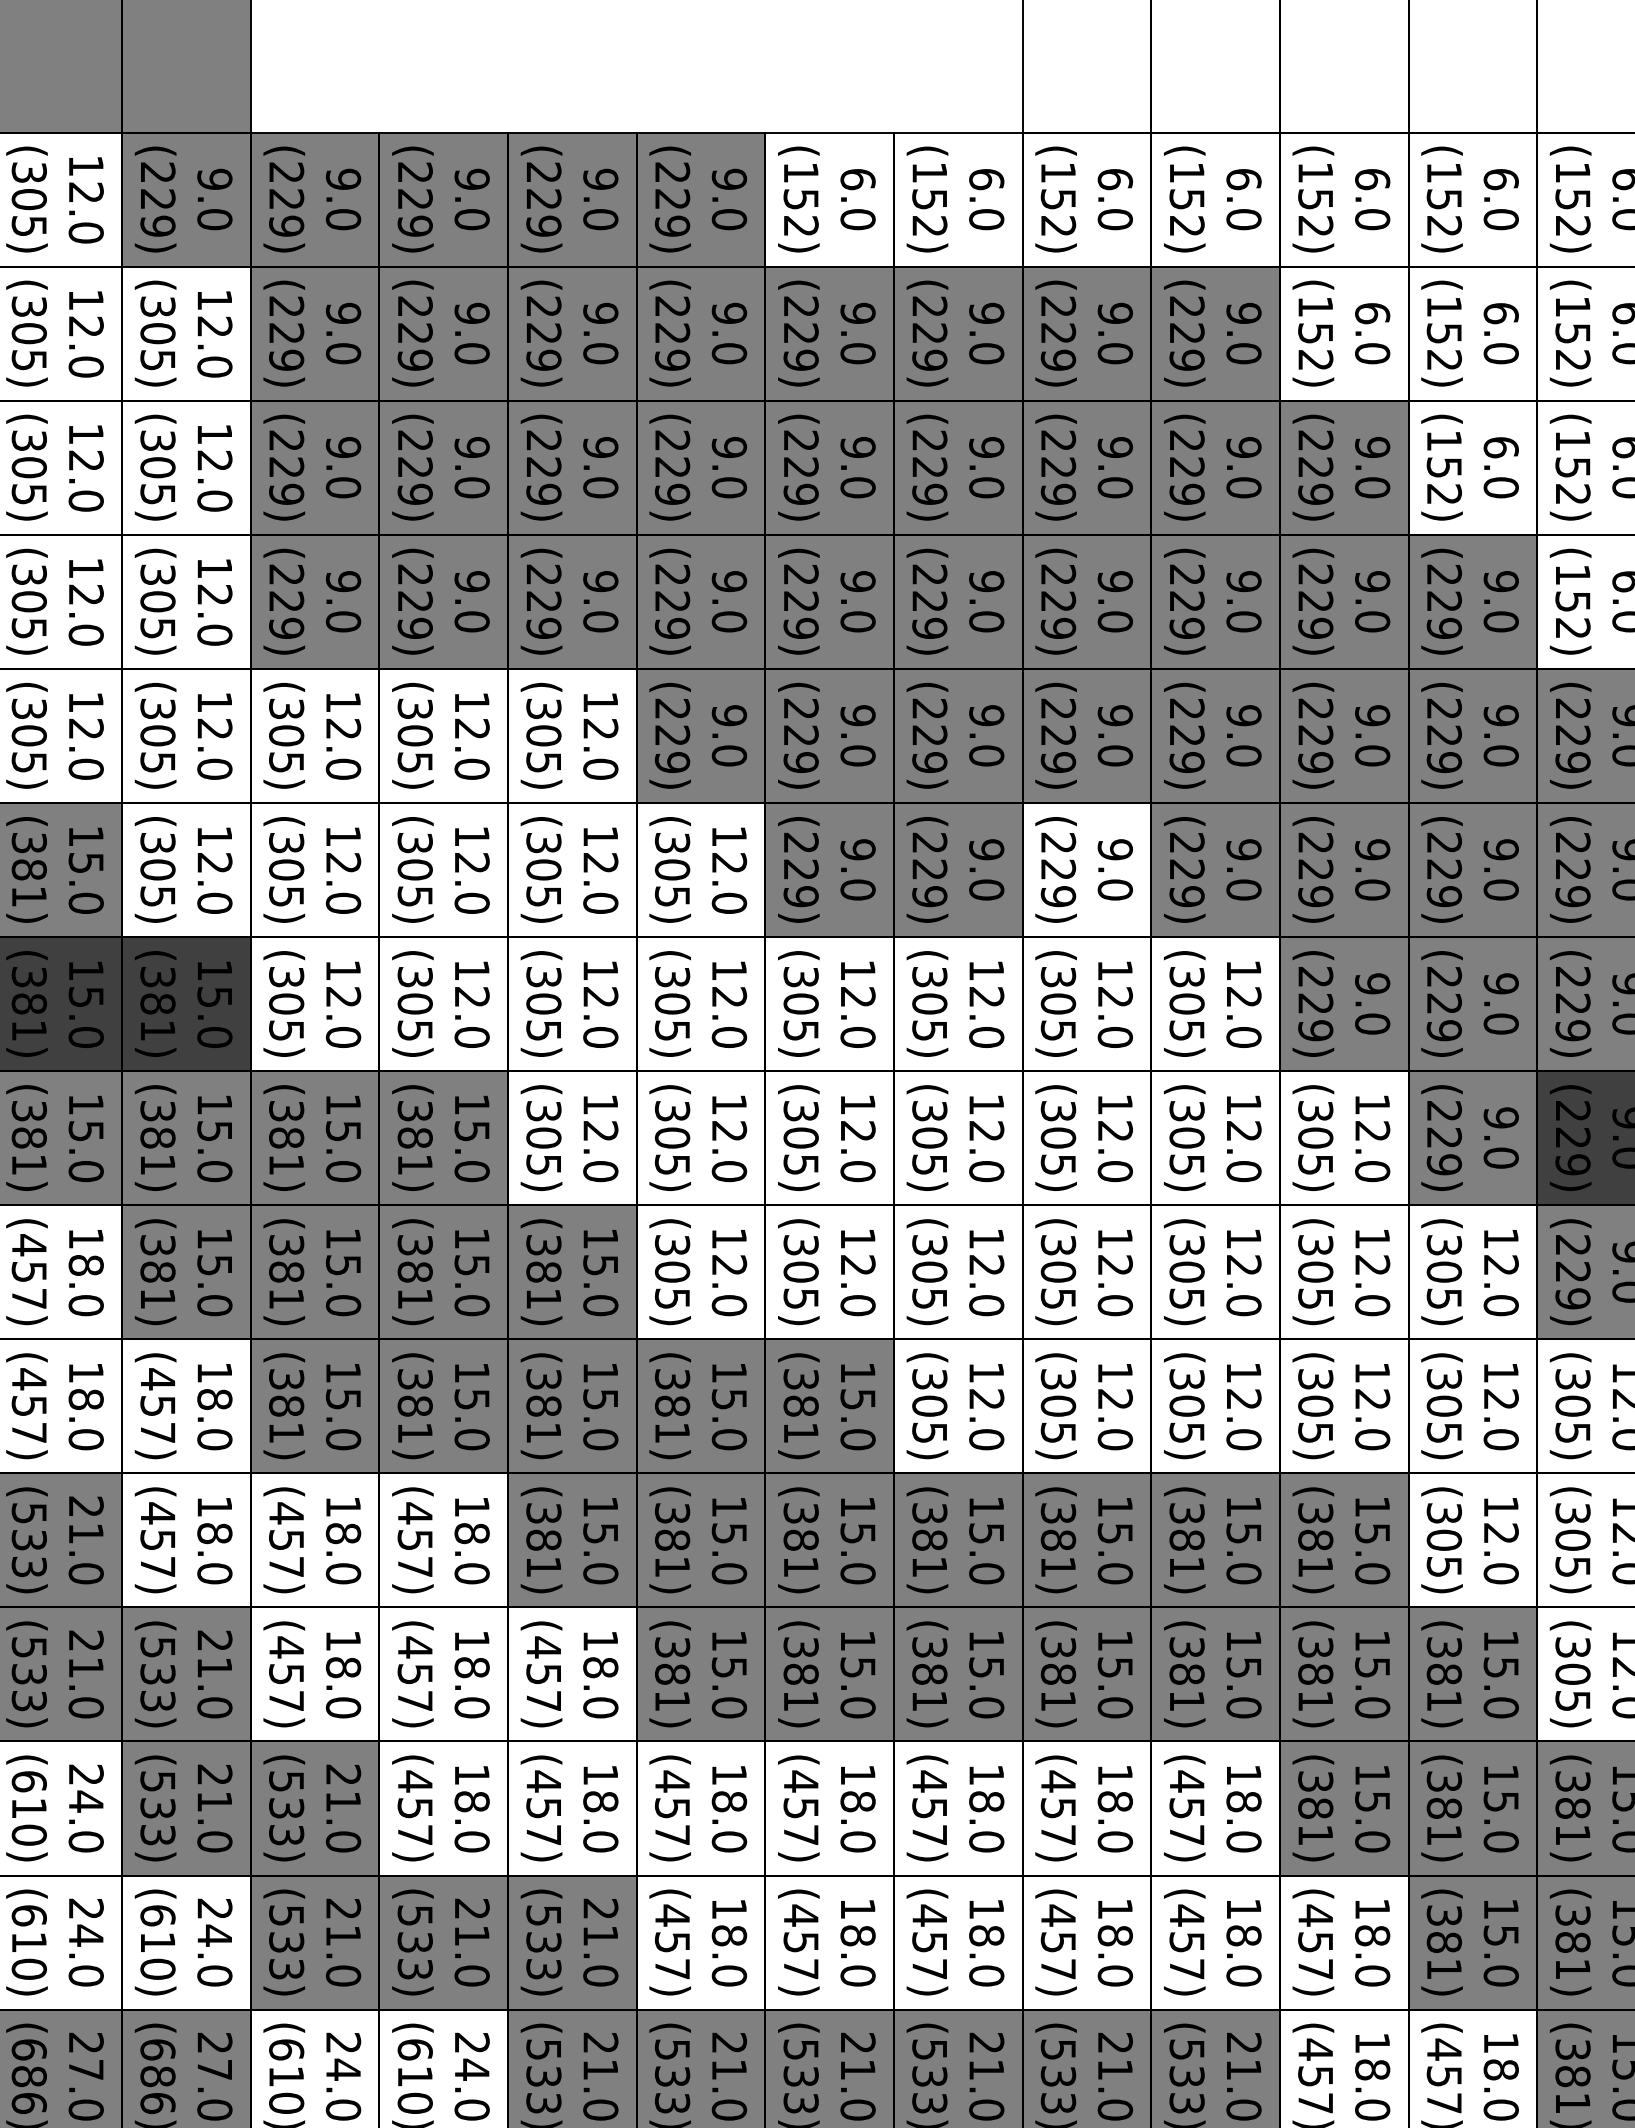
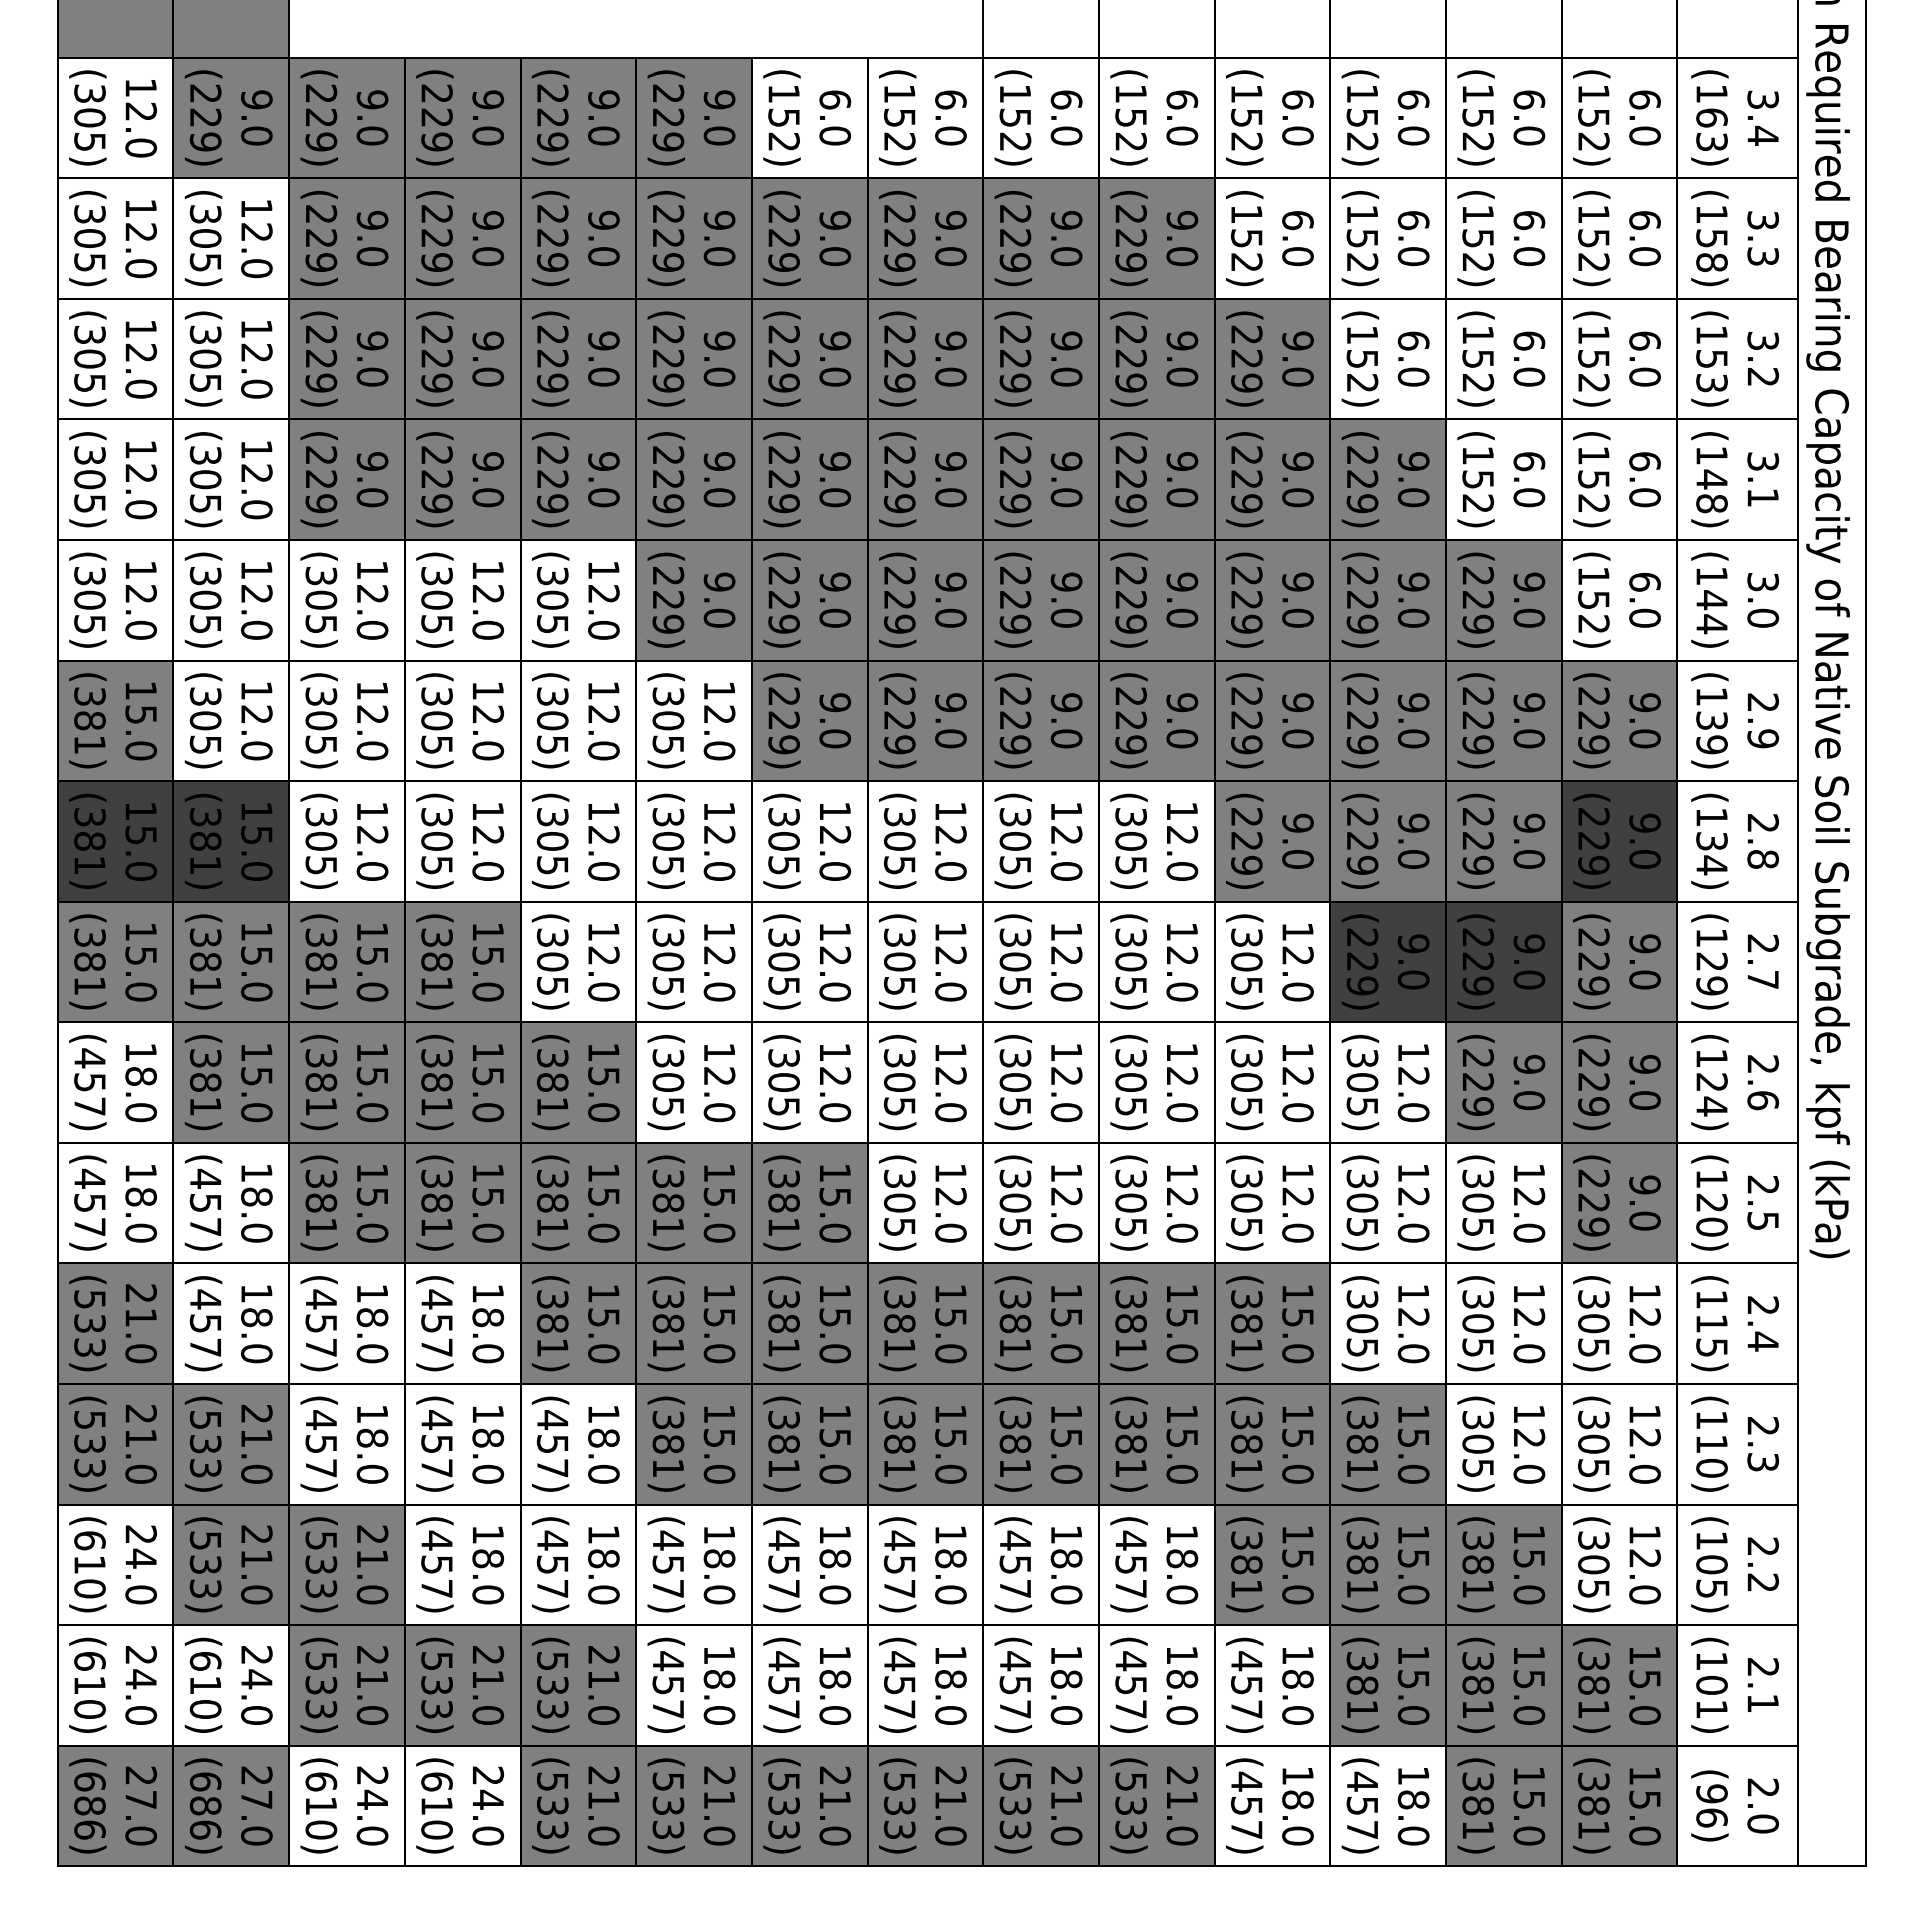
fill: (1086, 869) -> (1040, 720), added
fill: (1472, 1137) -> (1387, 961), added

